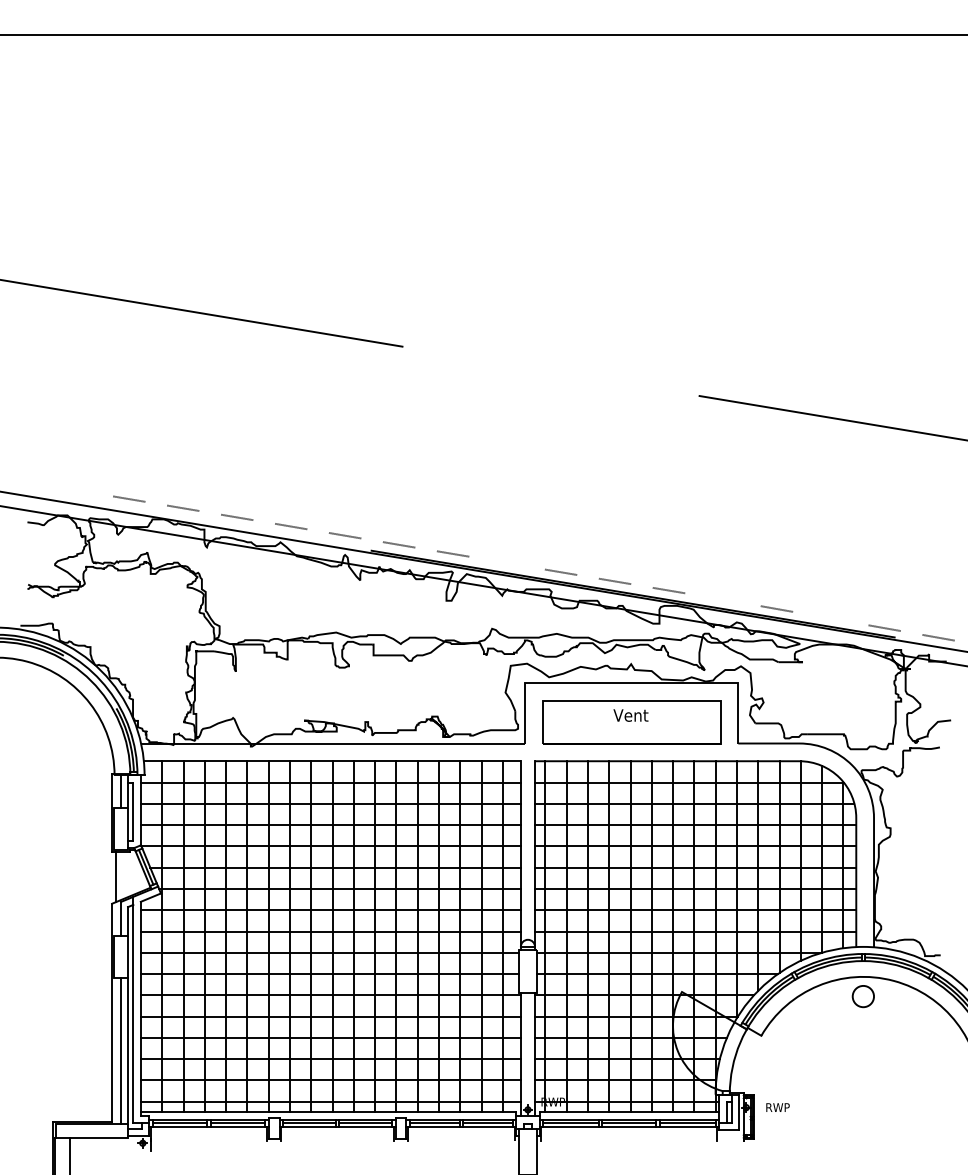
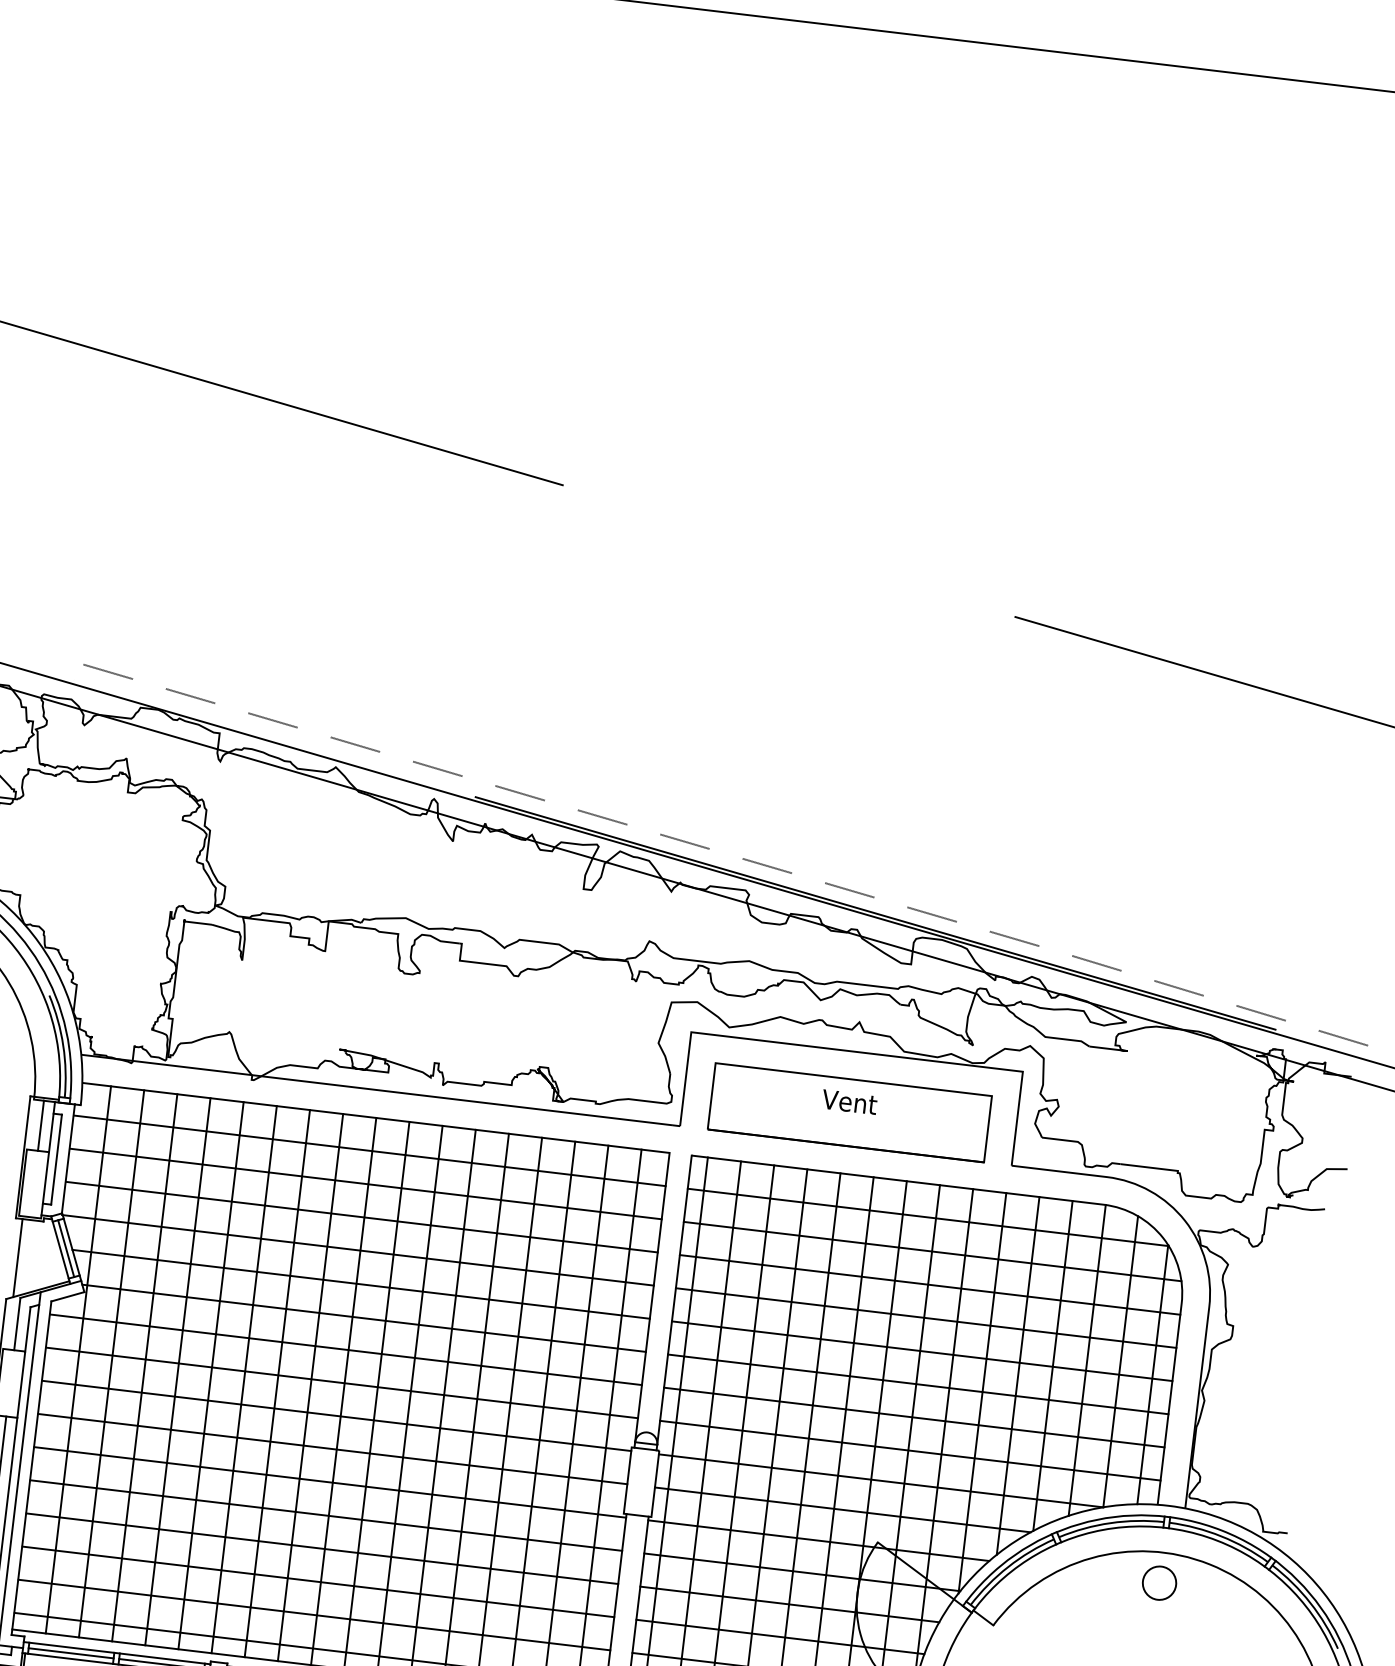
line: (506, 562) -> (684, 840), added
line: (722, 599) -> (1013, 938), added
line: (830, 618) -> (1178, 988), added

